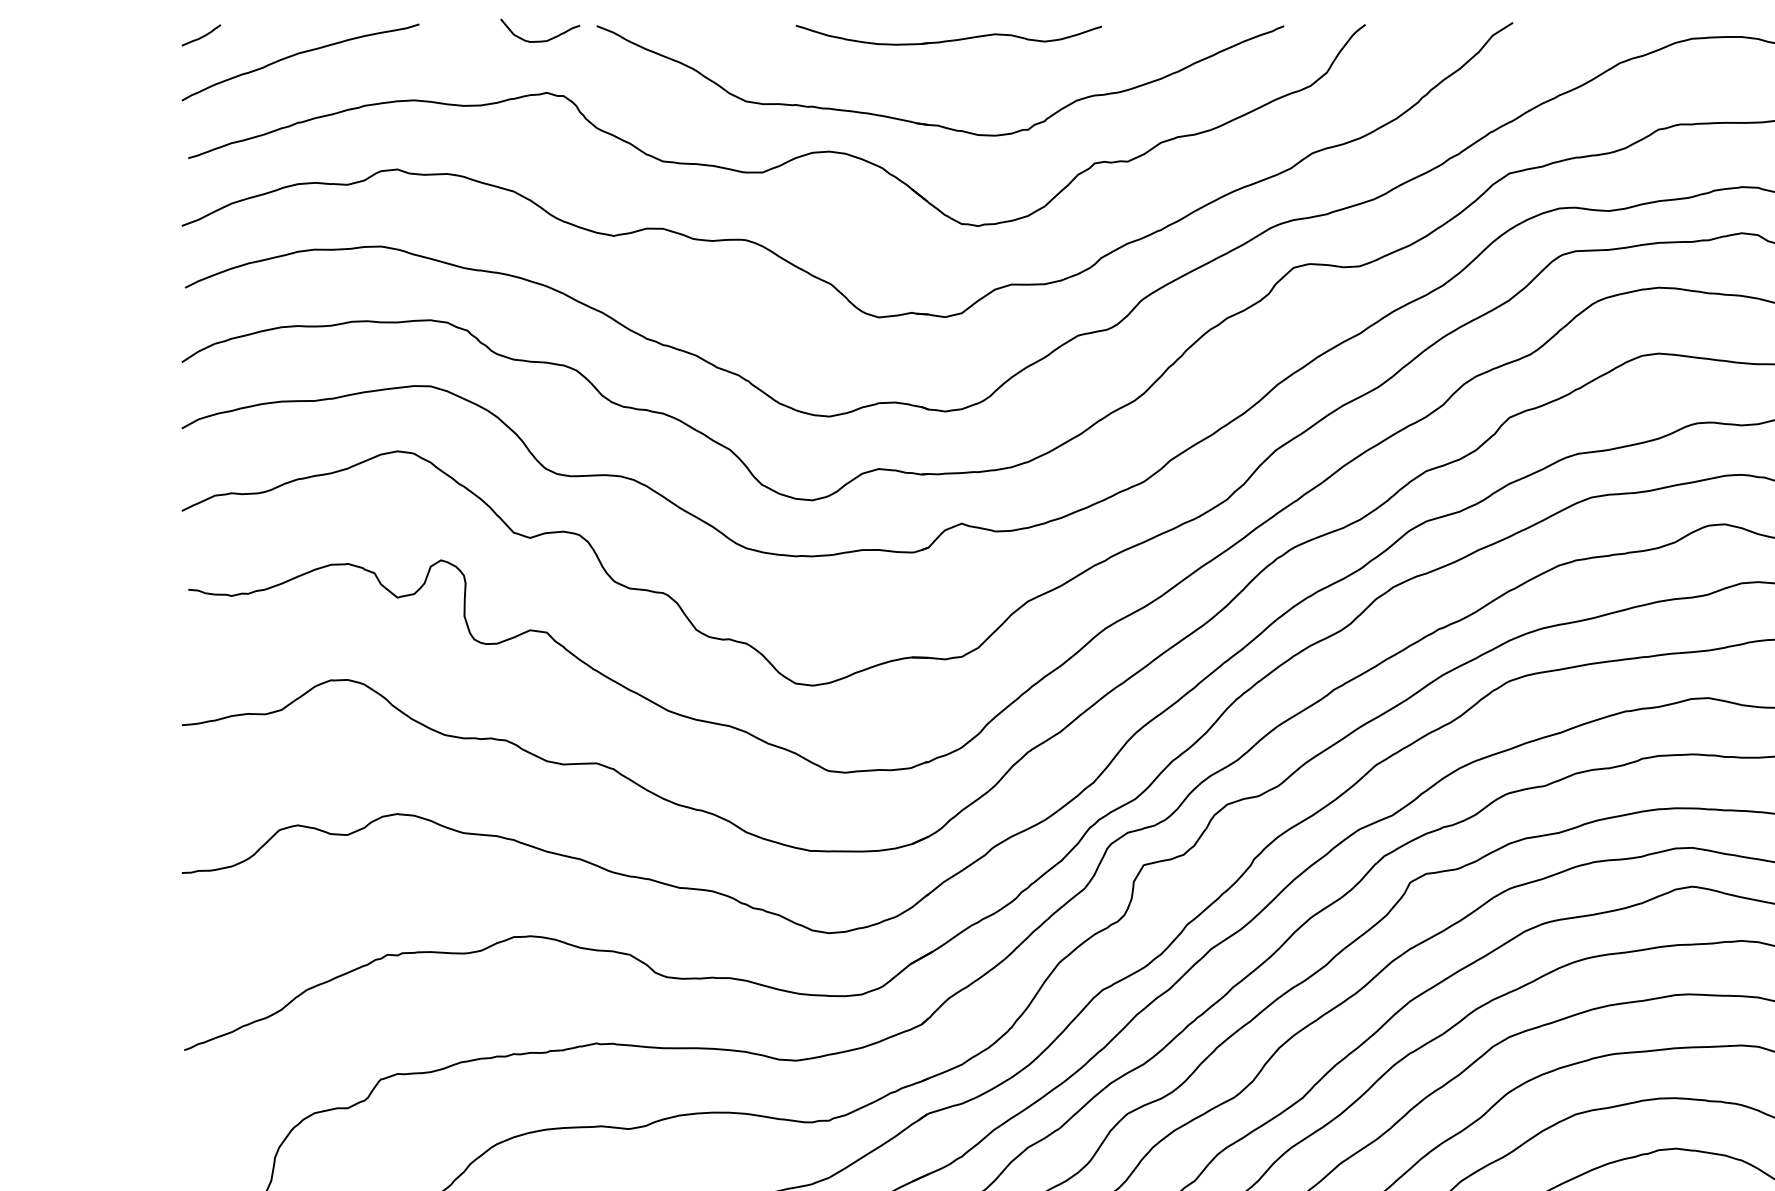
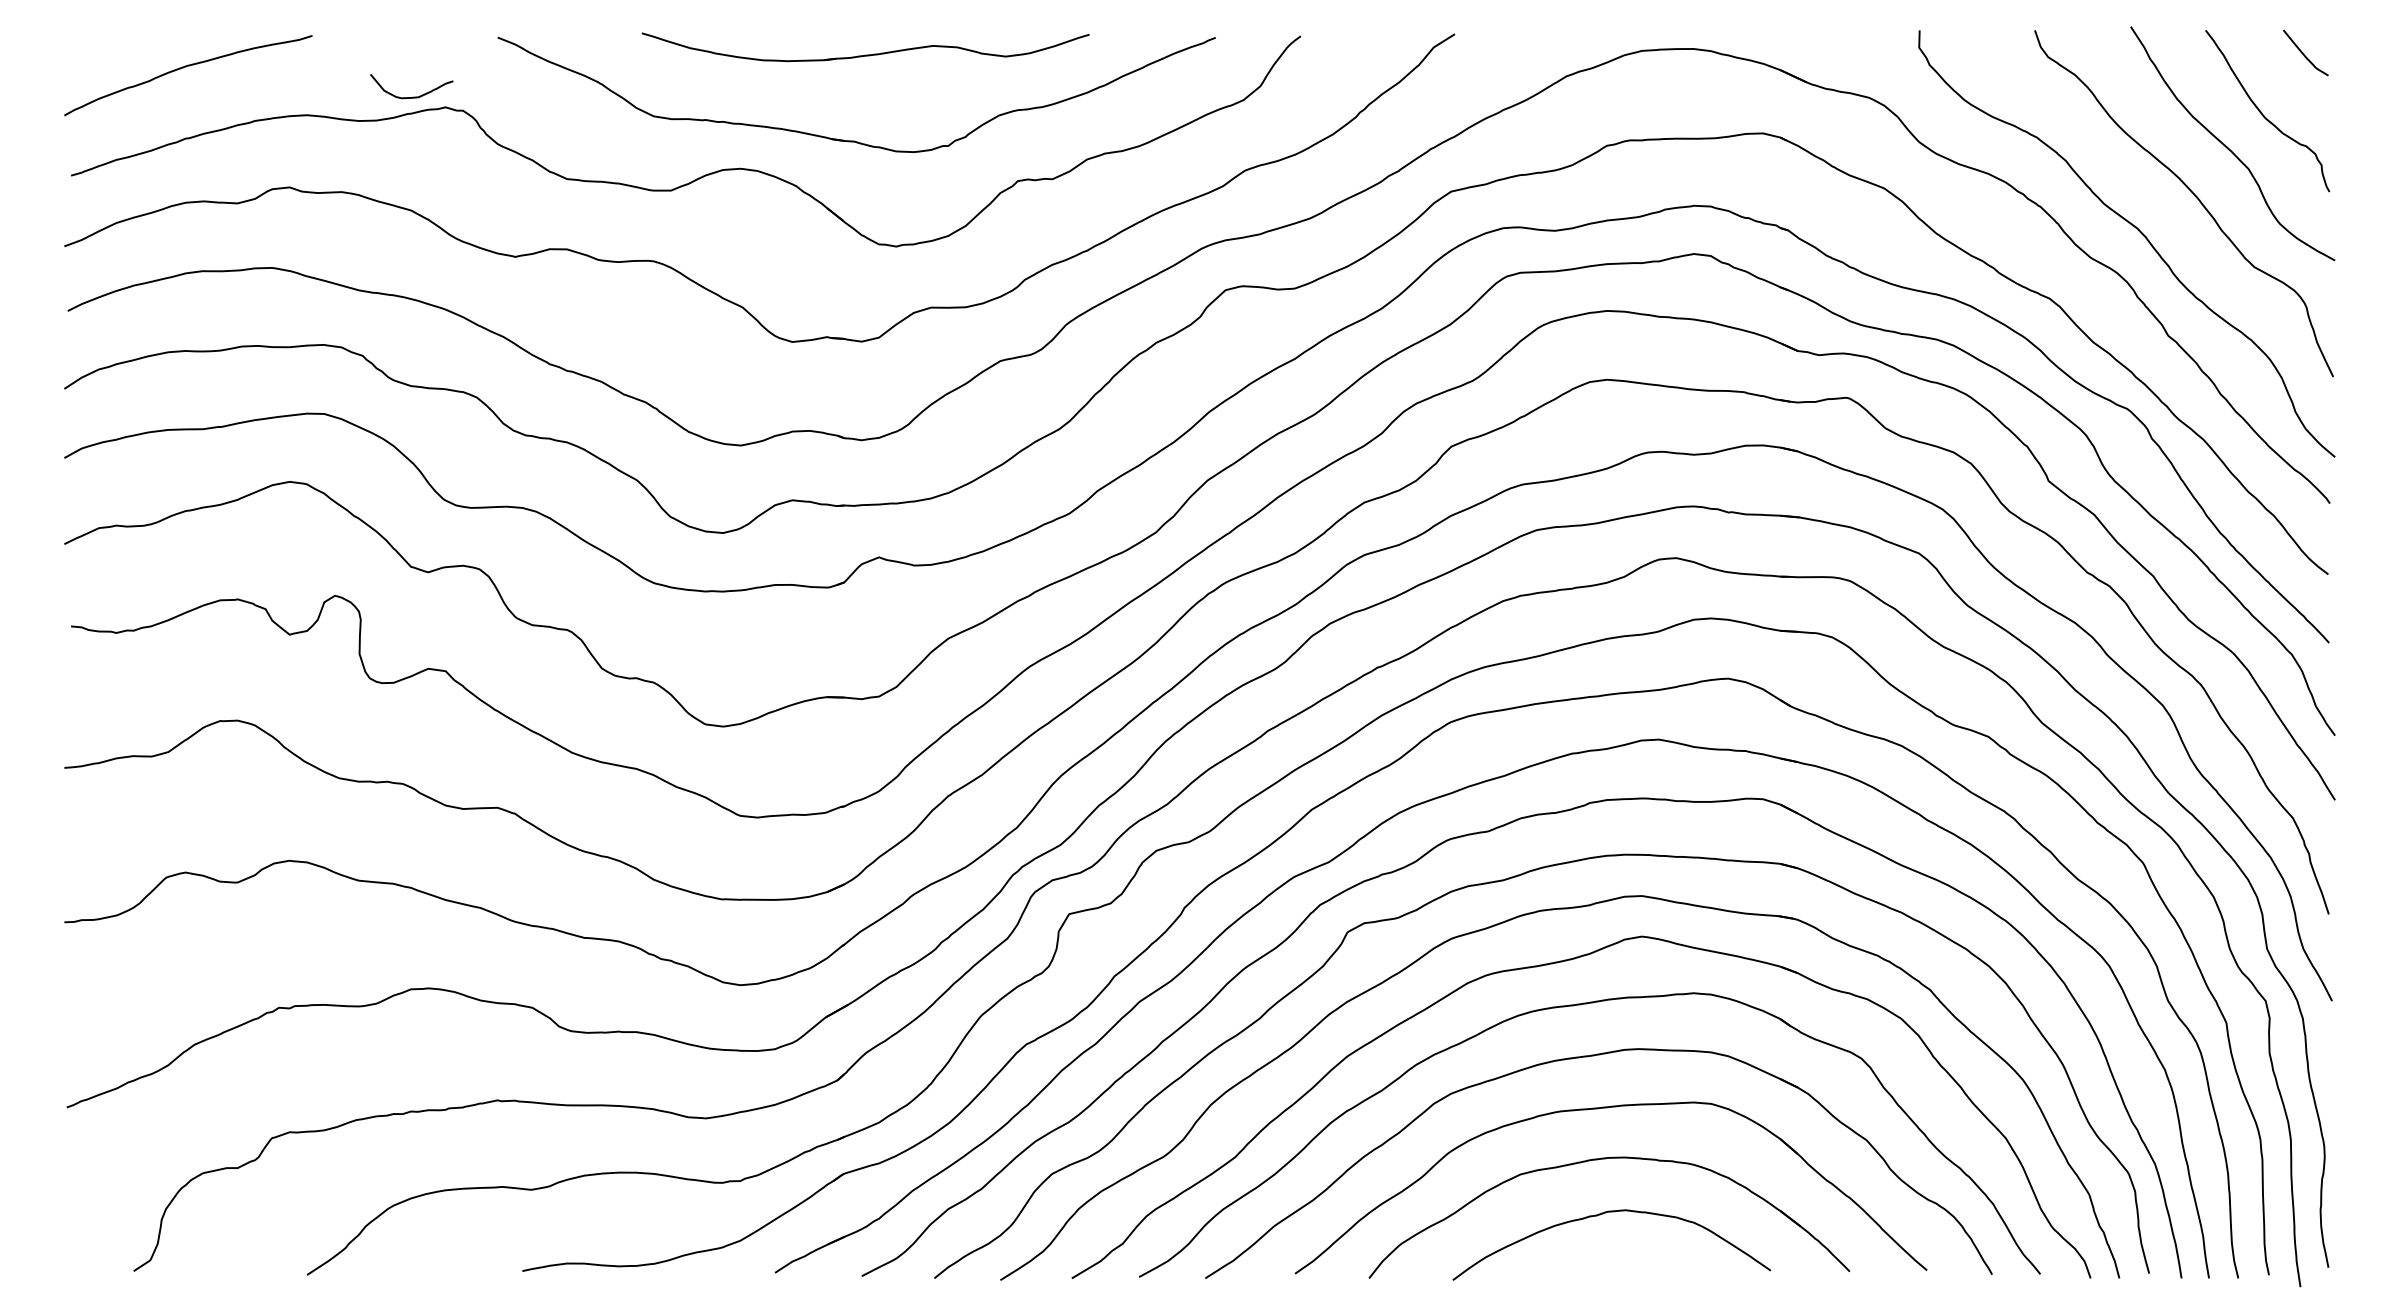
part: (948, 34) -> (865, 46), size x1.4
curve: (201, 36) -> (84, 48), removed
curve: (541, 40) -> (413, 96), moved

